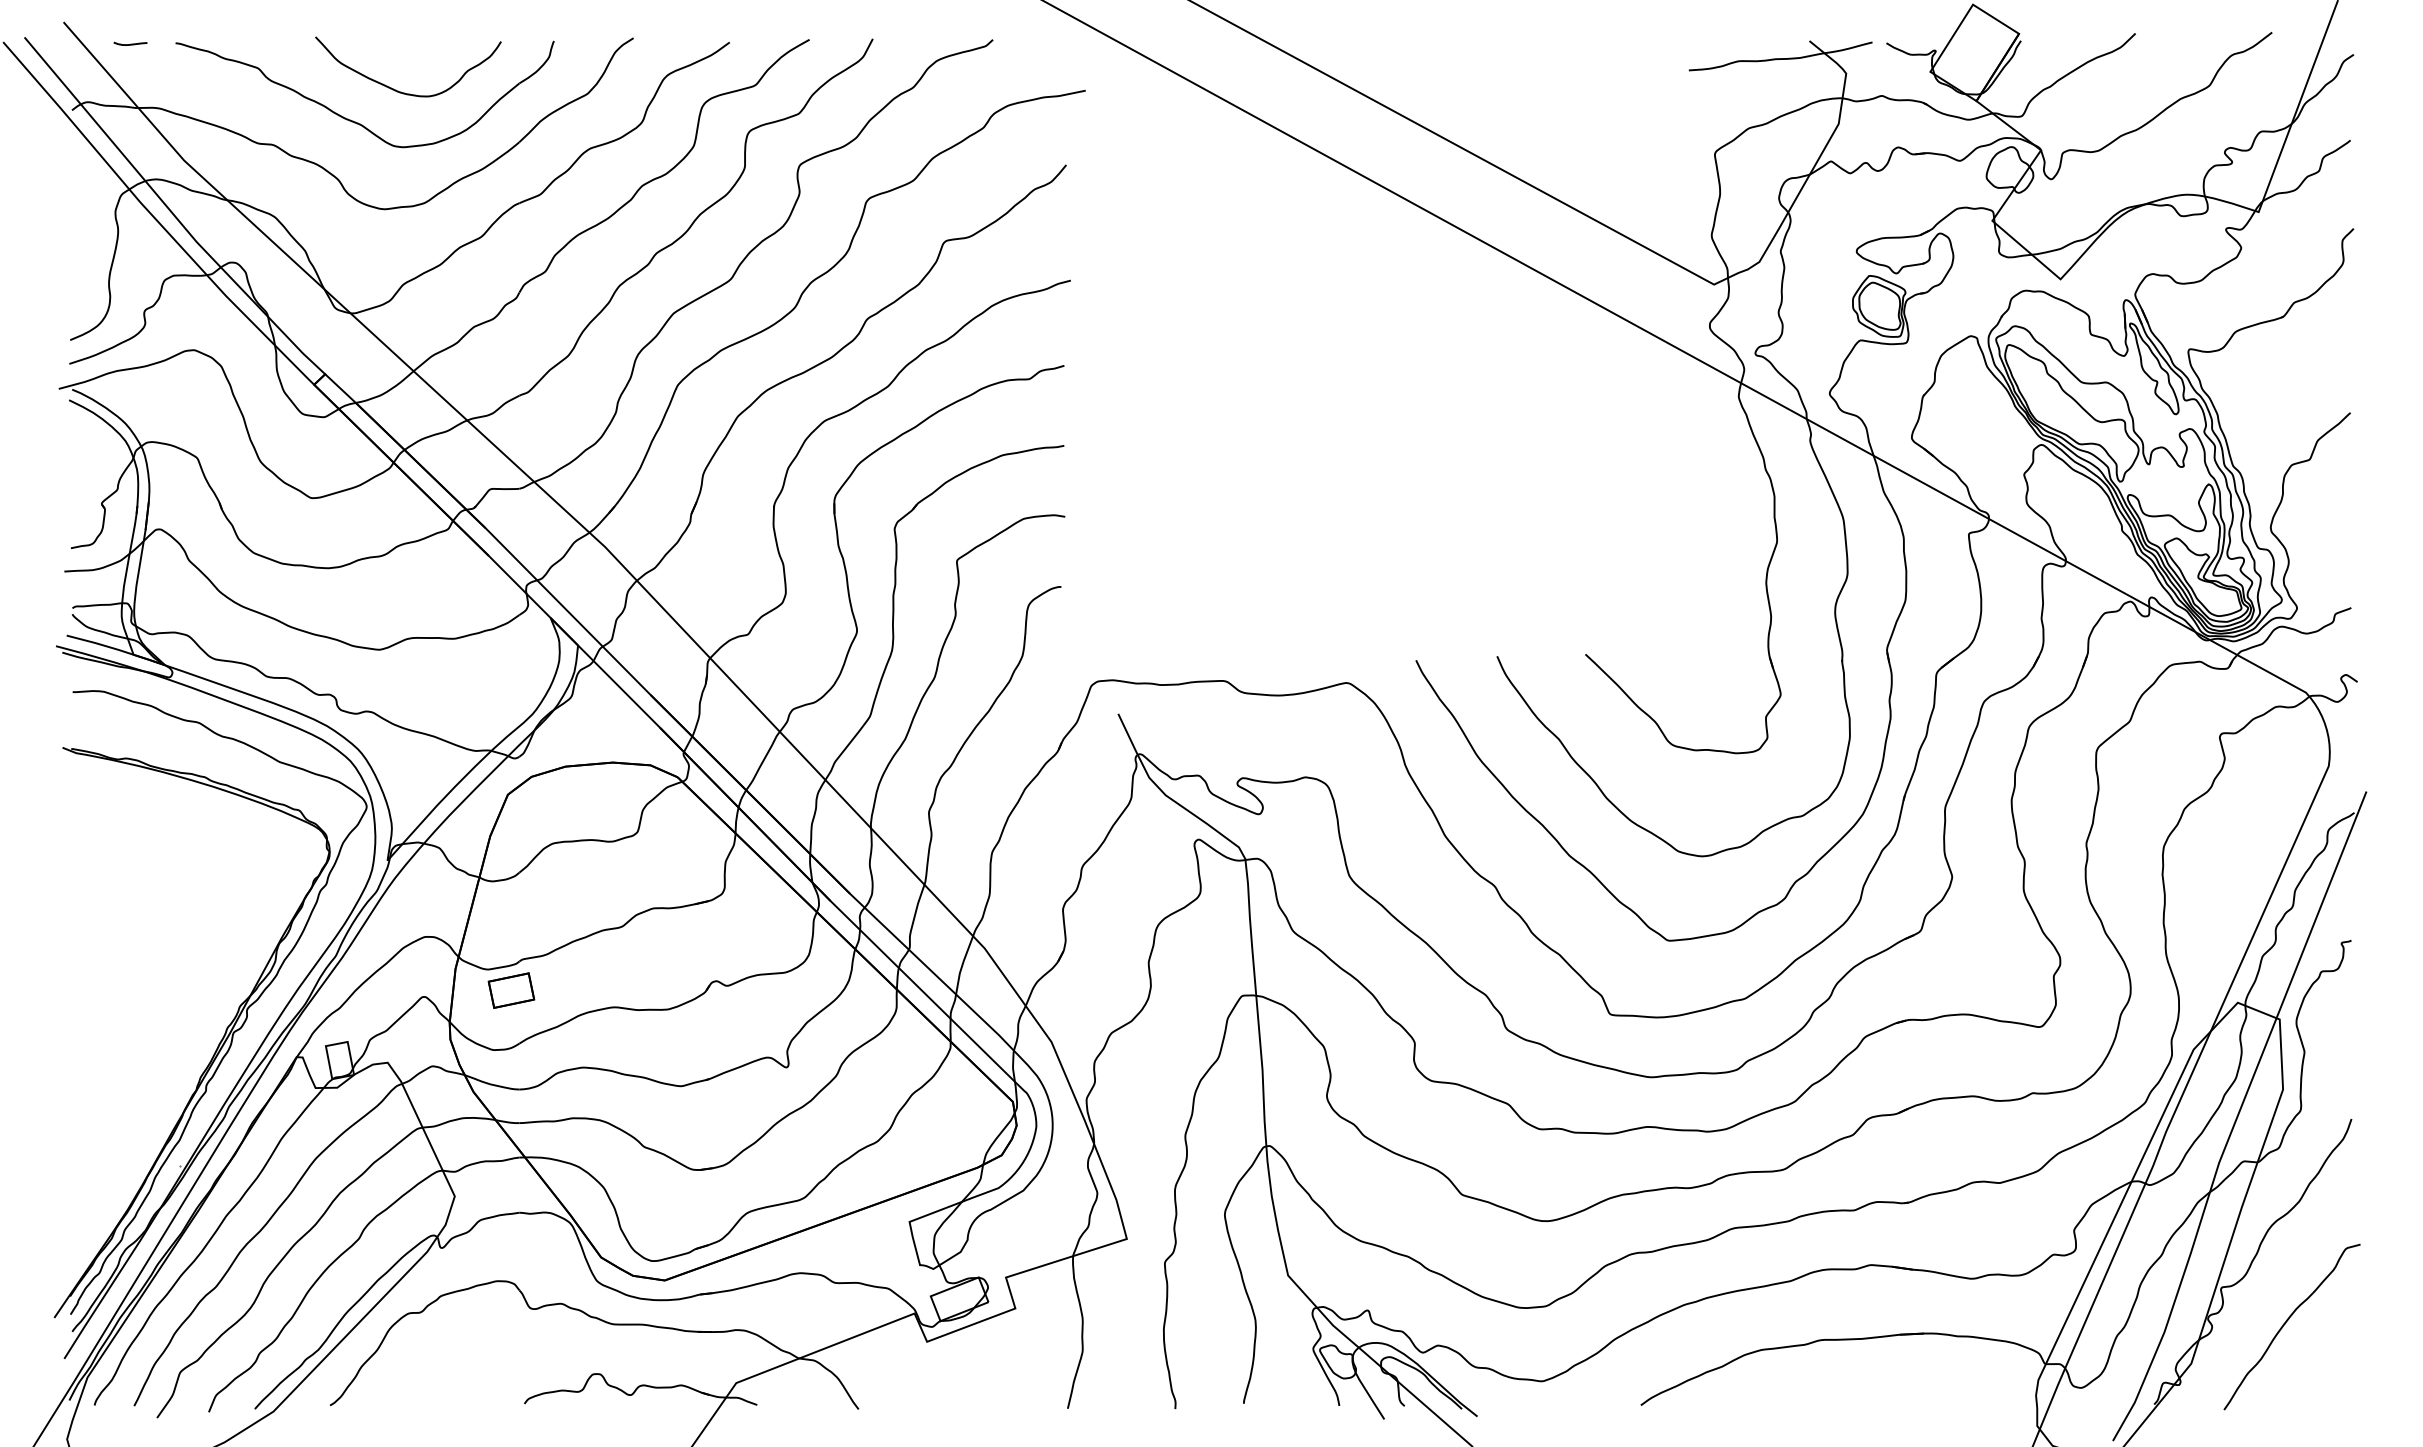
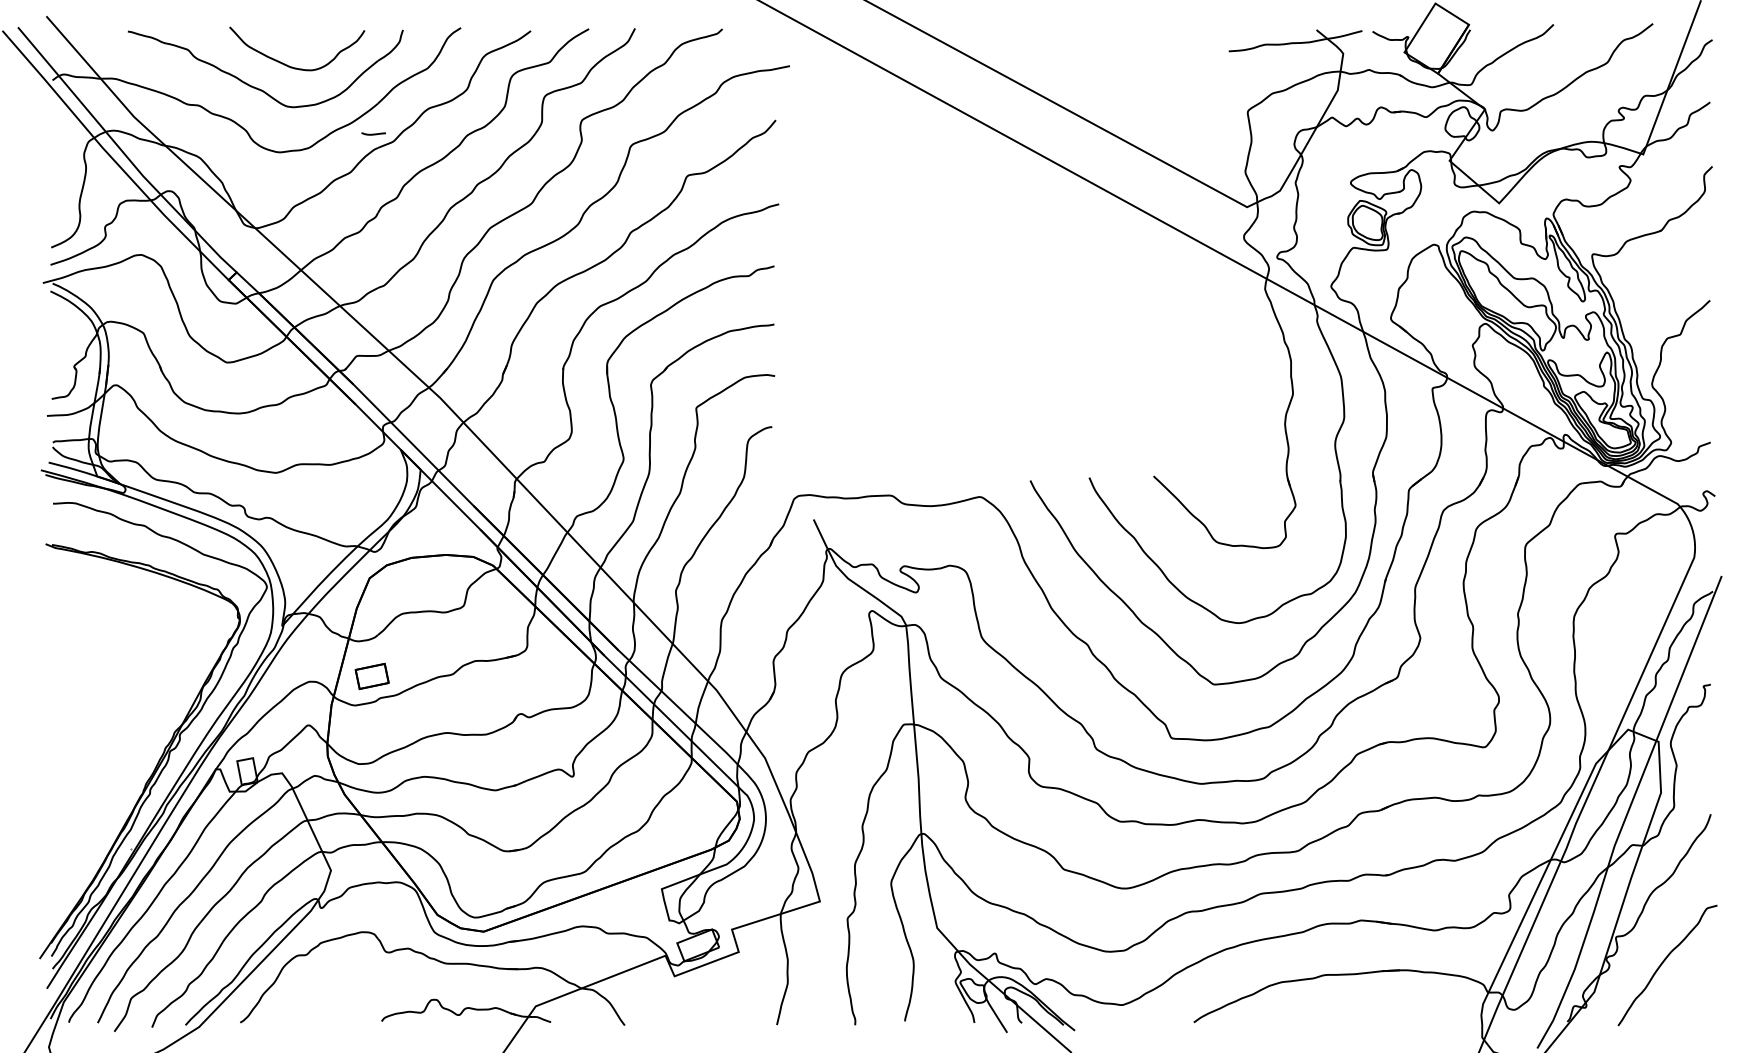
curve: (130, 43) -> (373, 133), moved
part: (511, 990) -> (372, 676), moved

